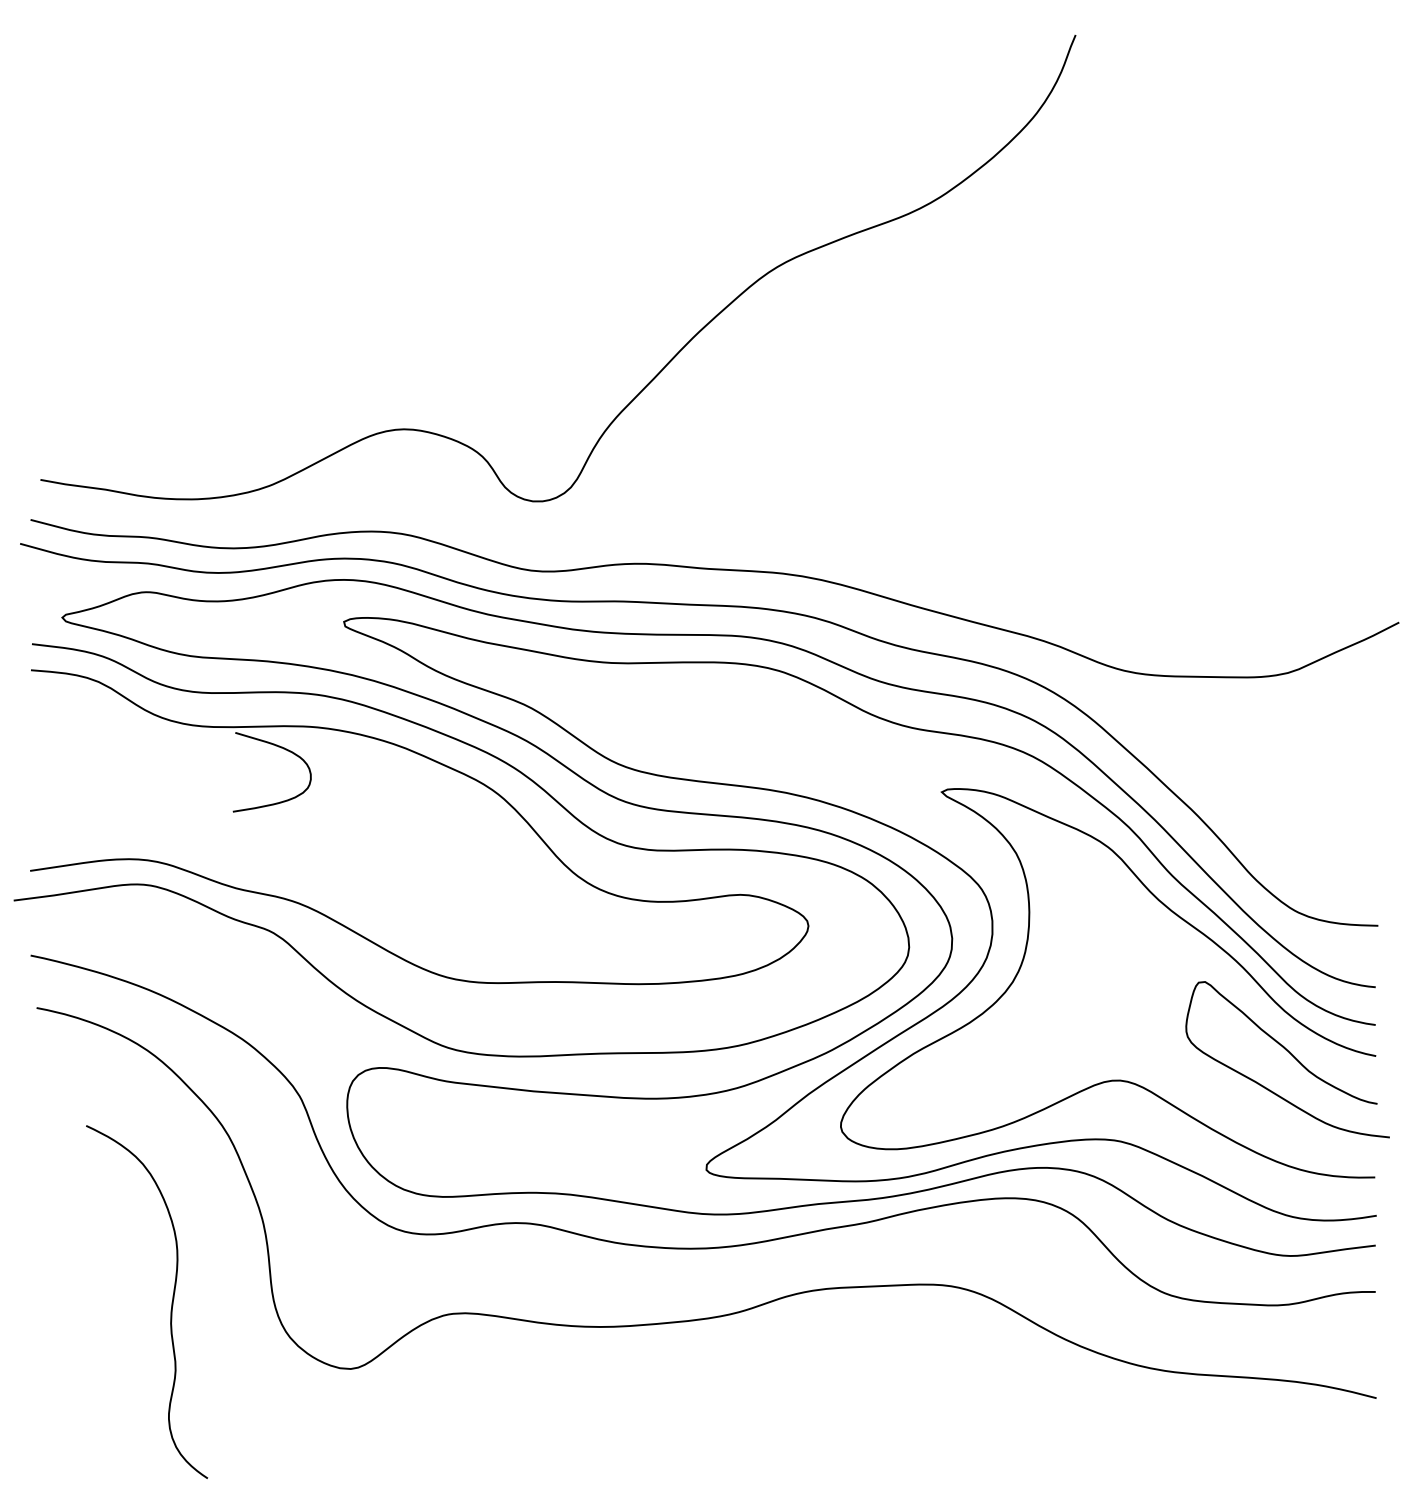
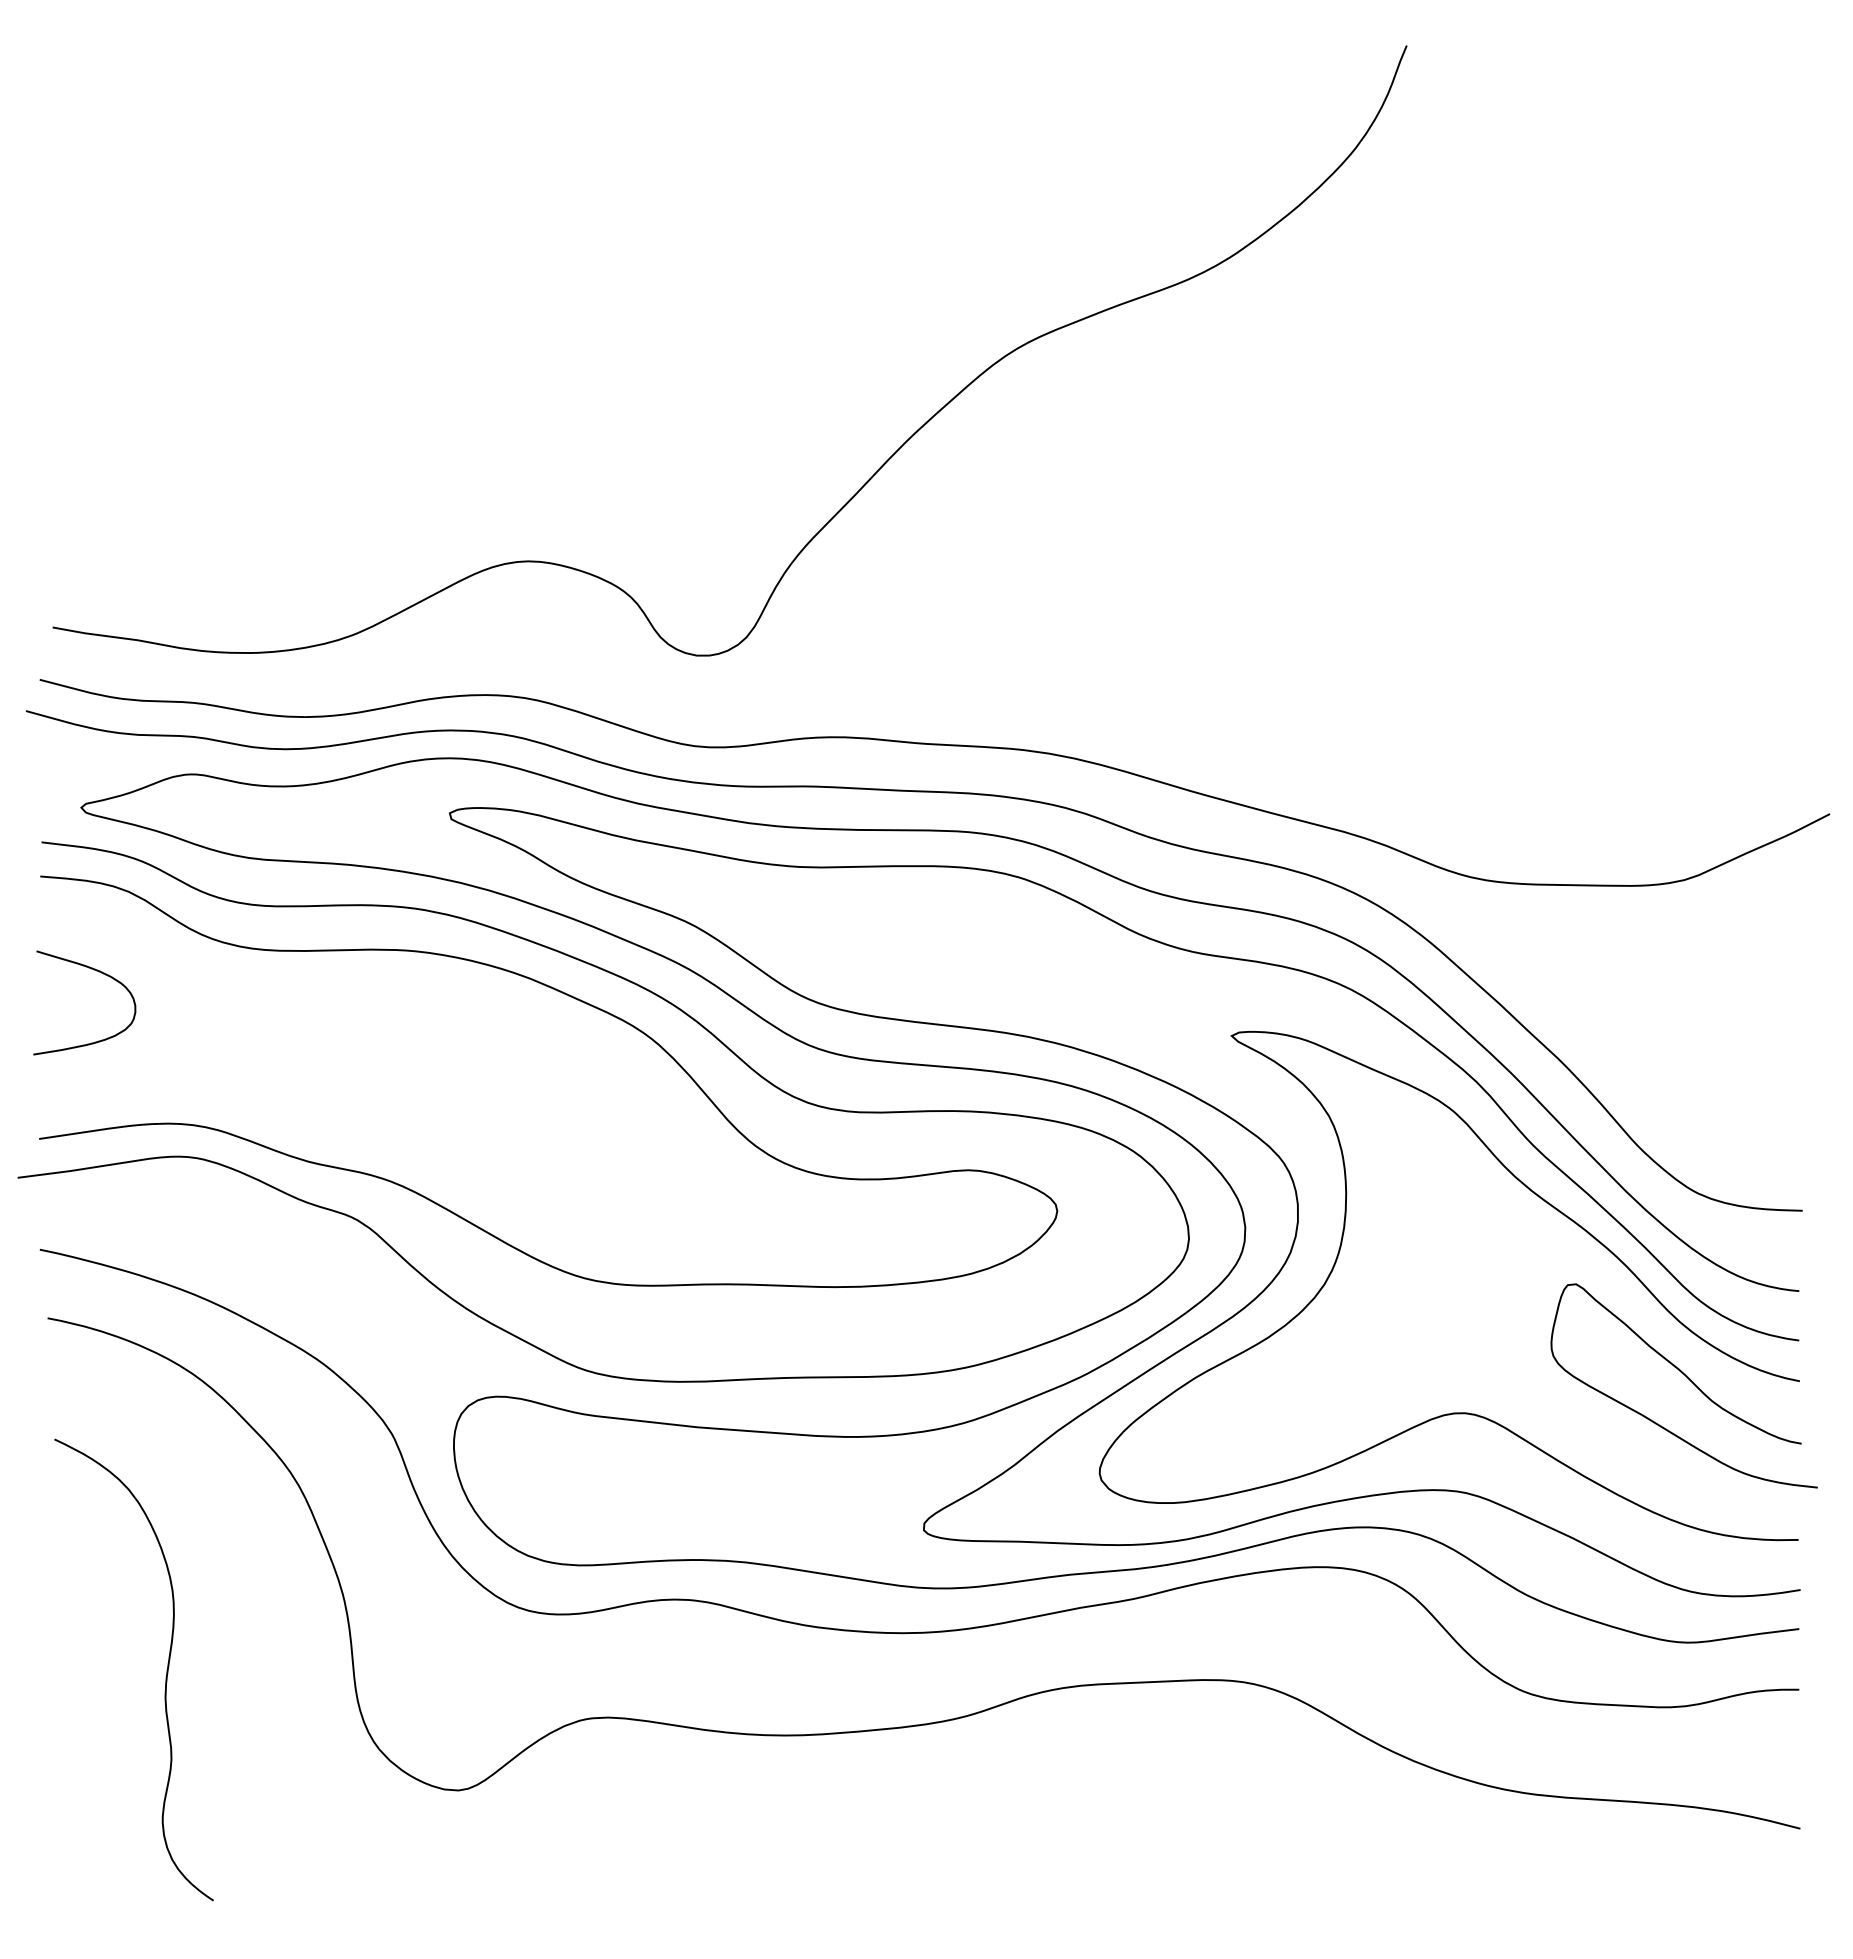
curve: (281, 748) -> (96, 971), moved
curve: (171, 1307) -> (165, 1677), moved

